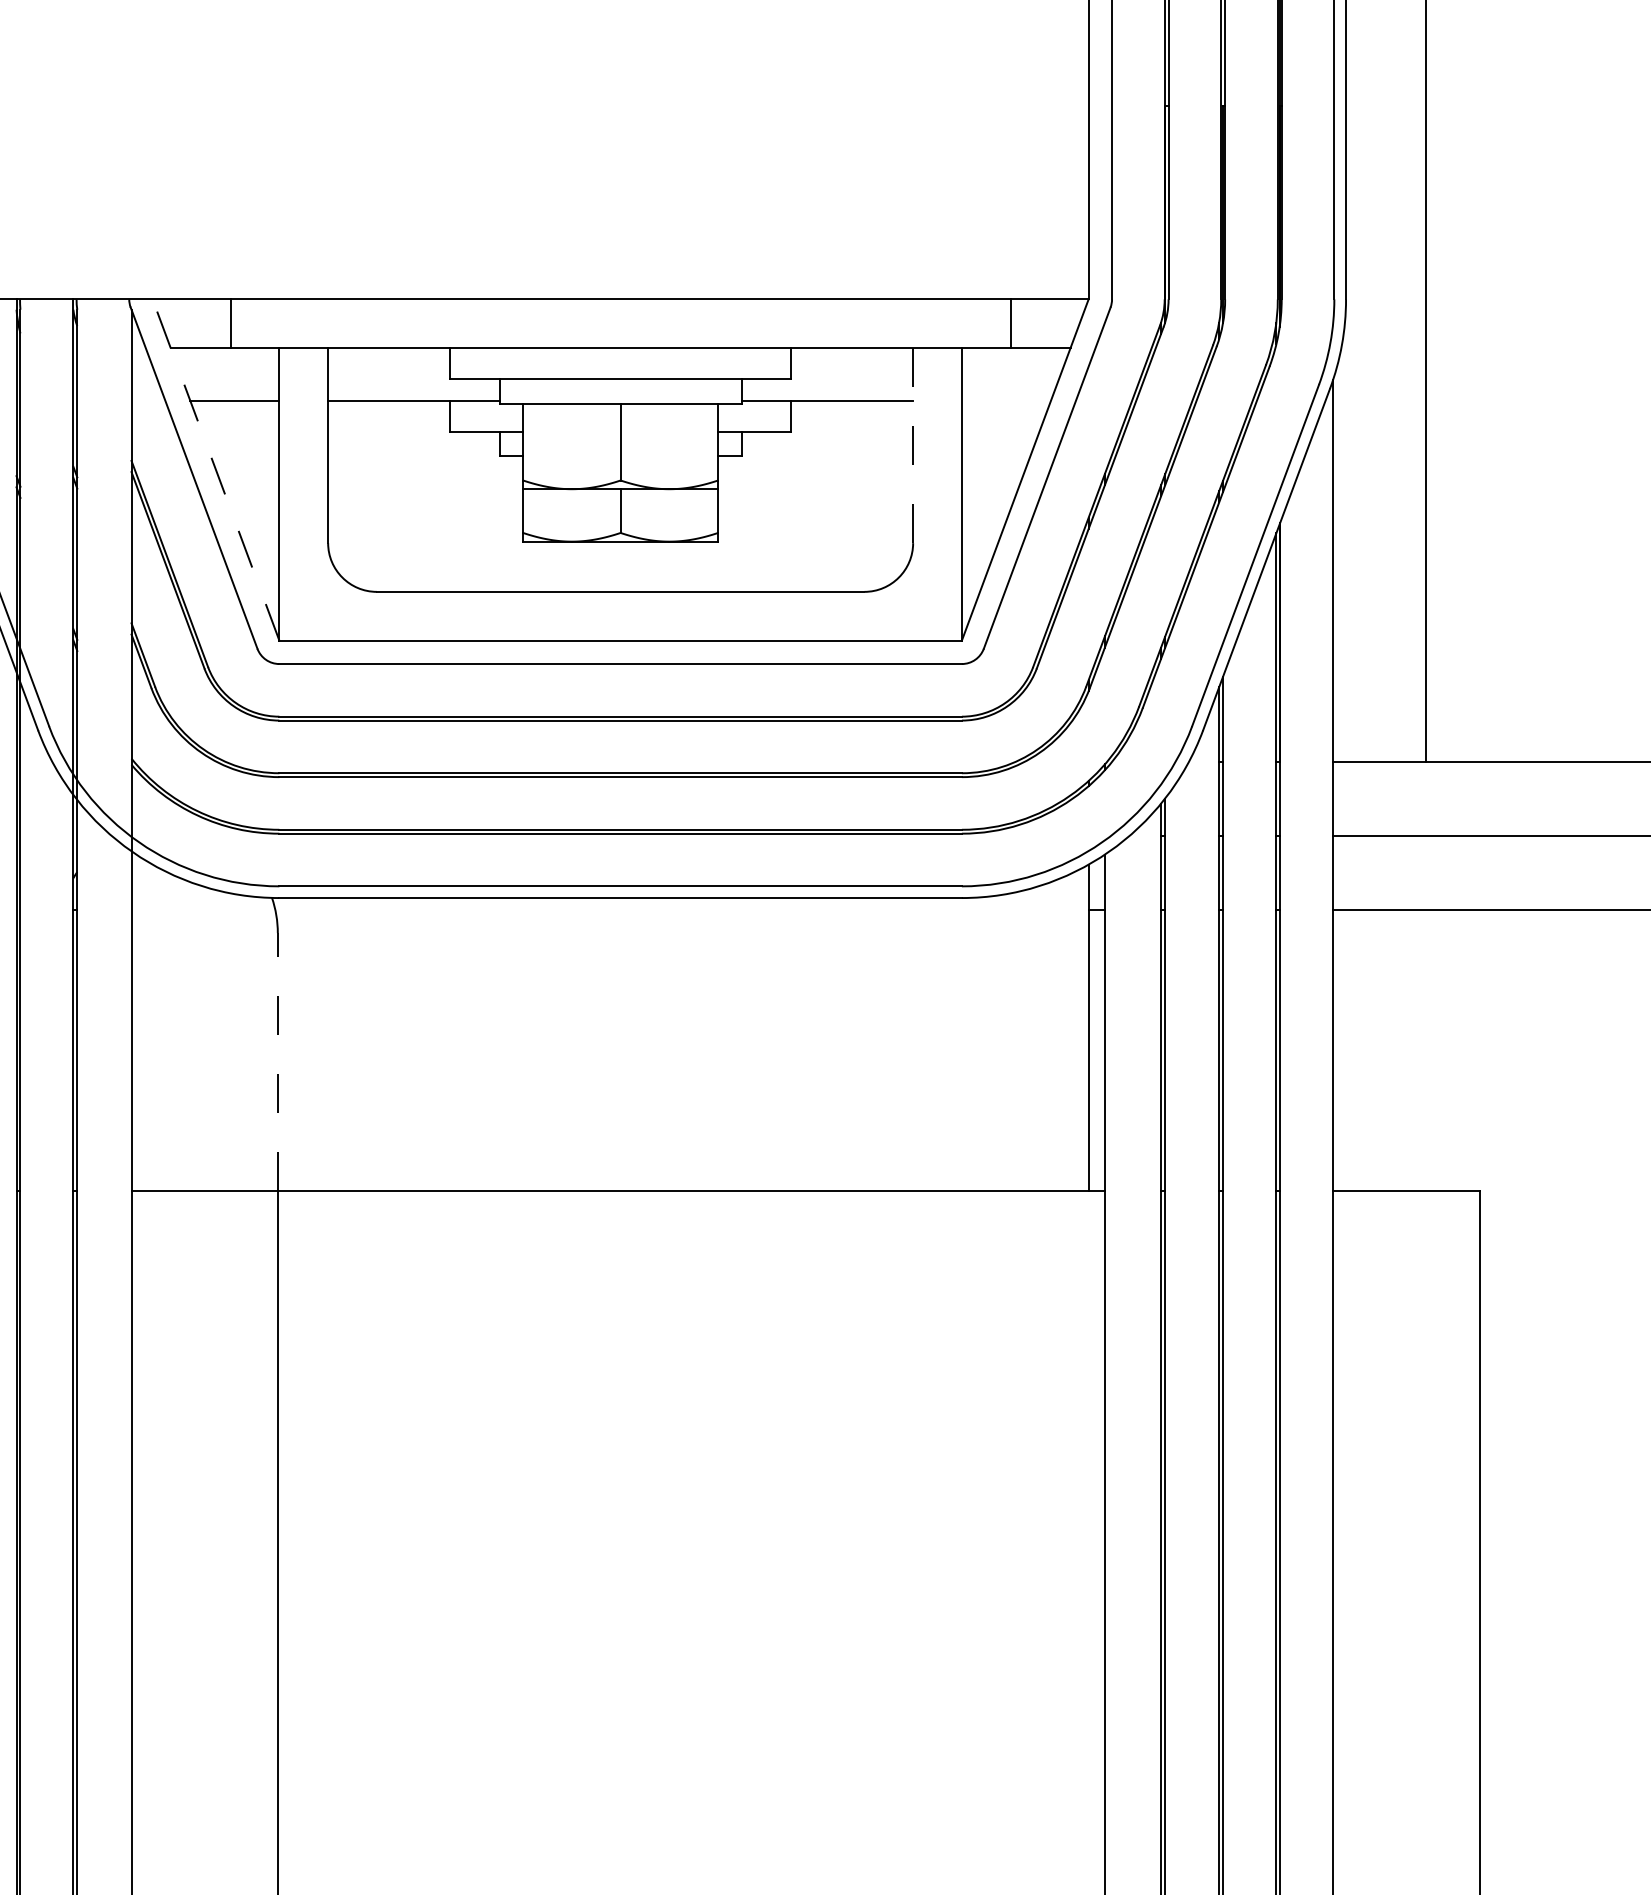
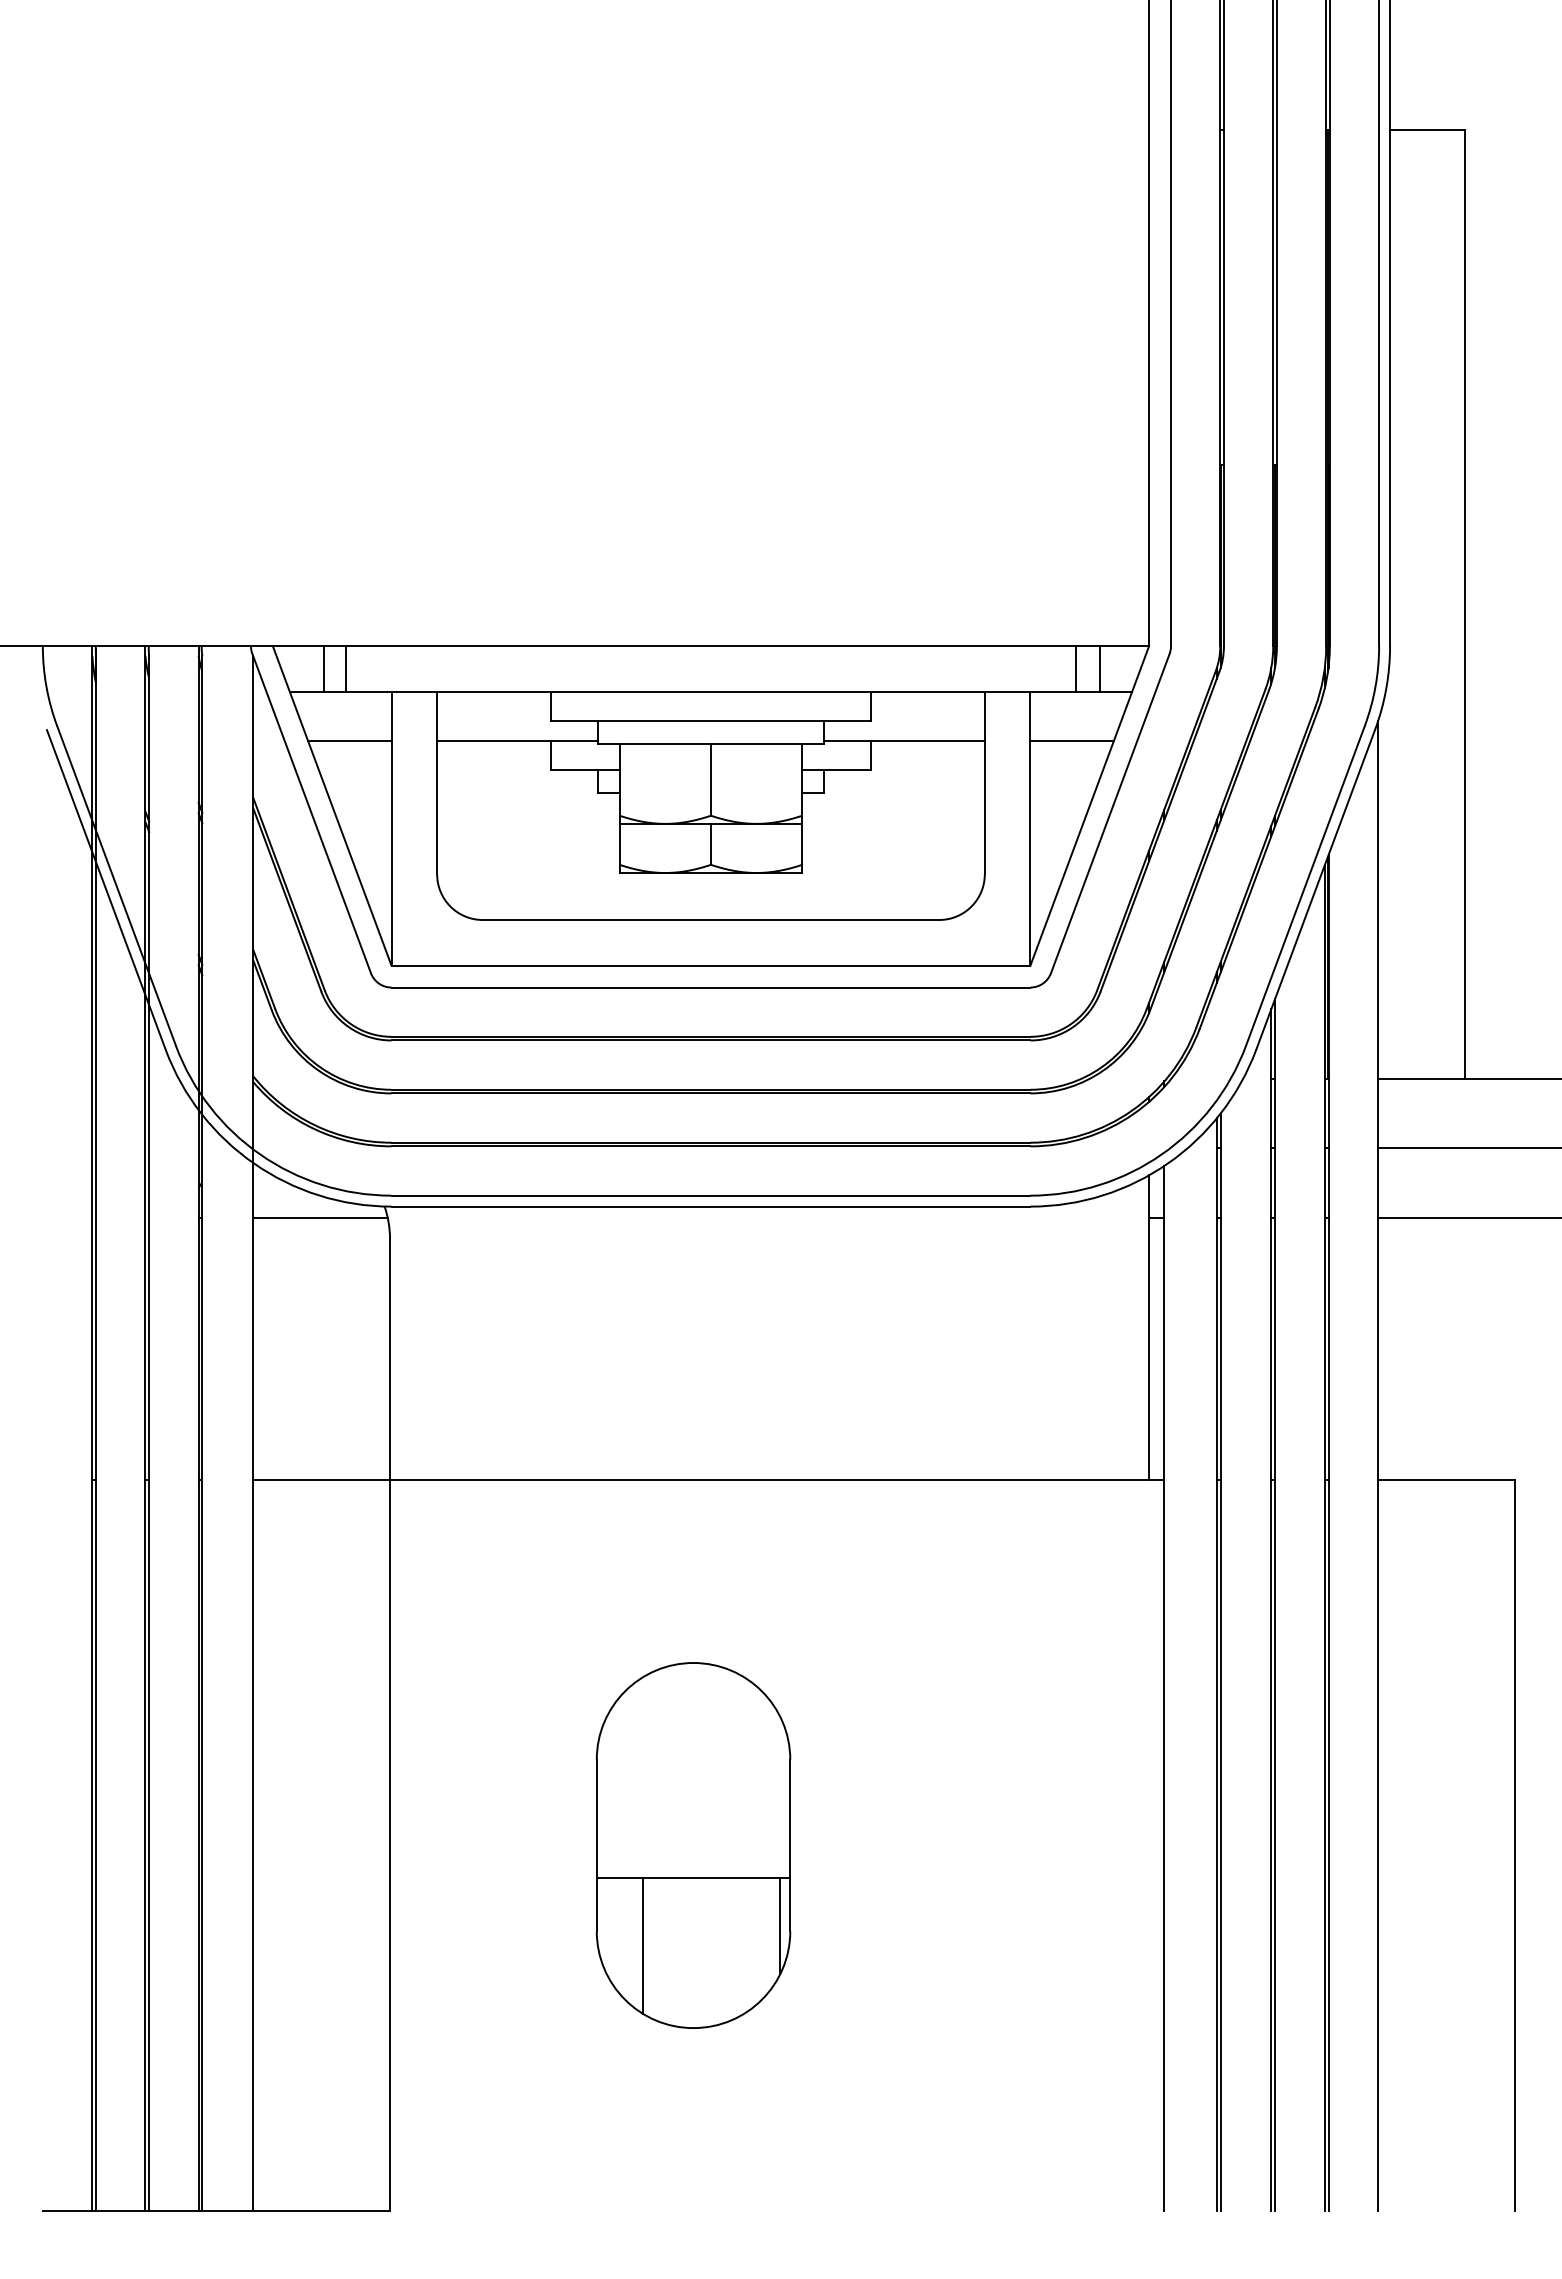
line: (207, 323) -> (324, 668), added
line: (1035, 323) -> (1099, 668), added
line: (1005, 400) -> (1071, 740), added
line: (912, 445) -> (984, 782), dashed -> solid
line: (216, 469) -> (332, 805), dashed -> solid
line: (203, 909) -> (320, 1217), added
line: (278, 1061) -> (390, 1359), dashed -> solid
part: (601, 1580) -> (693, 1845), added

